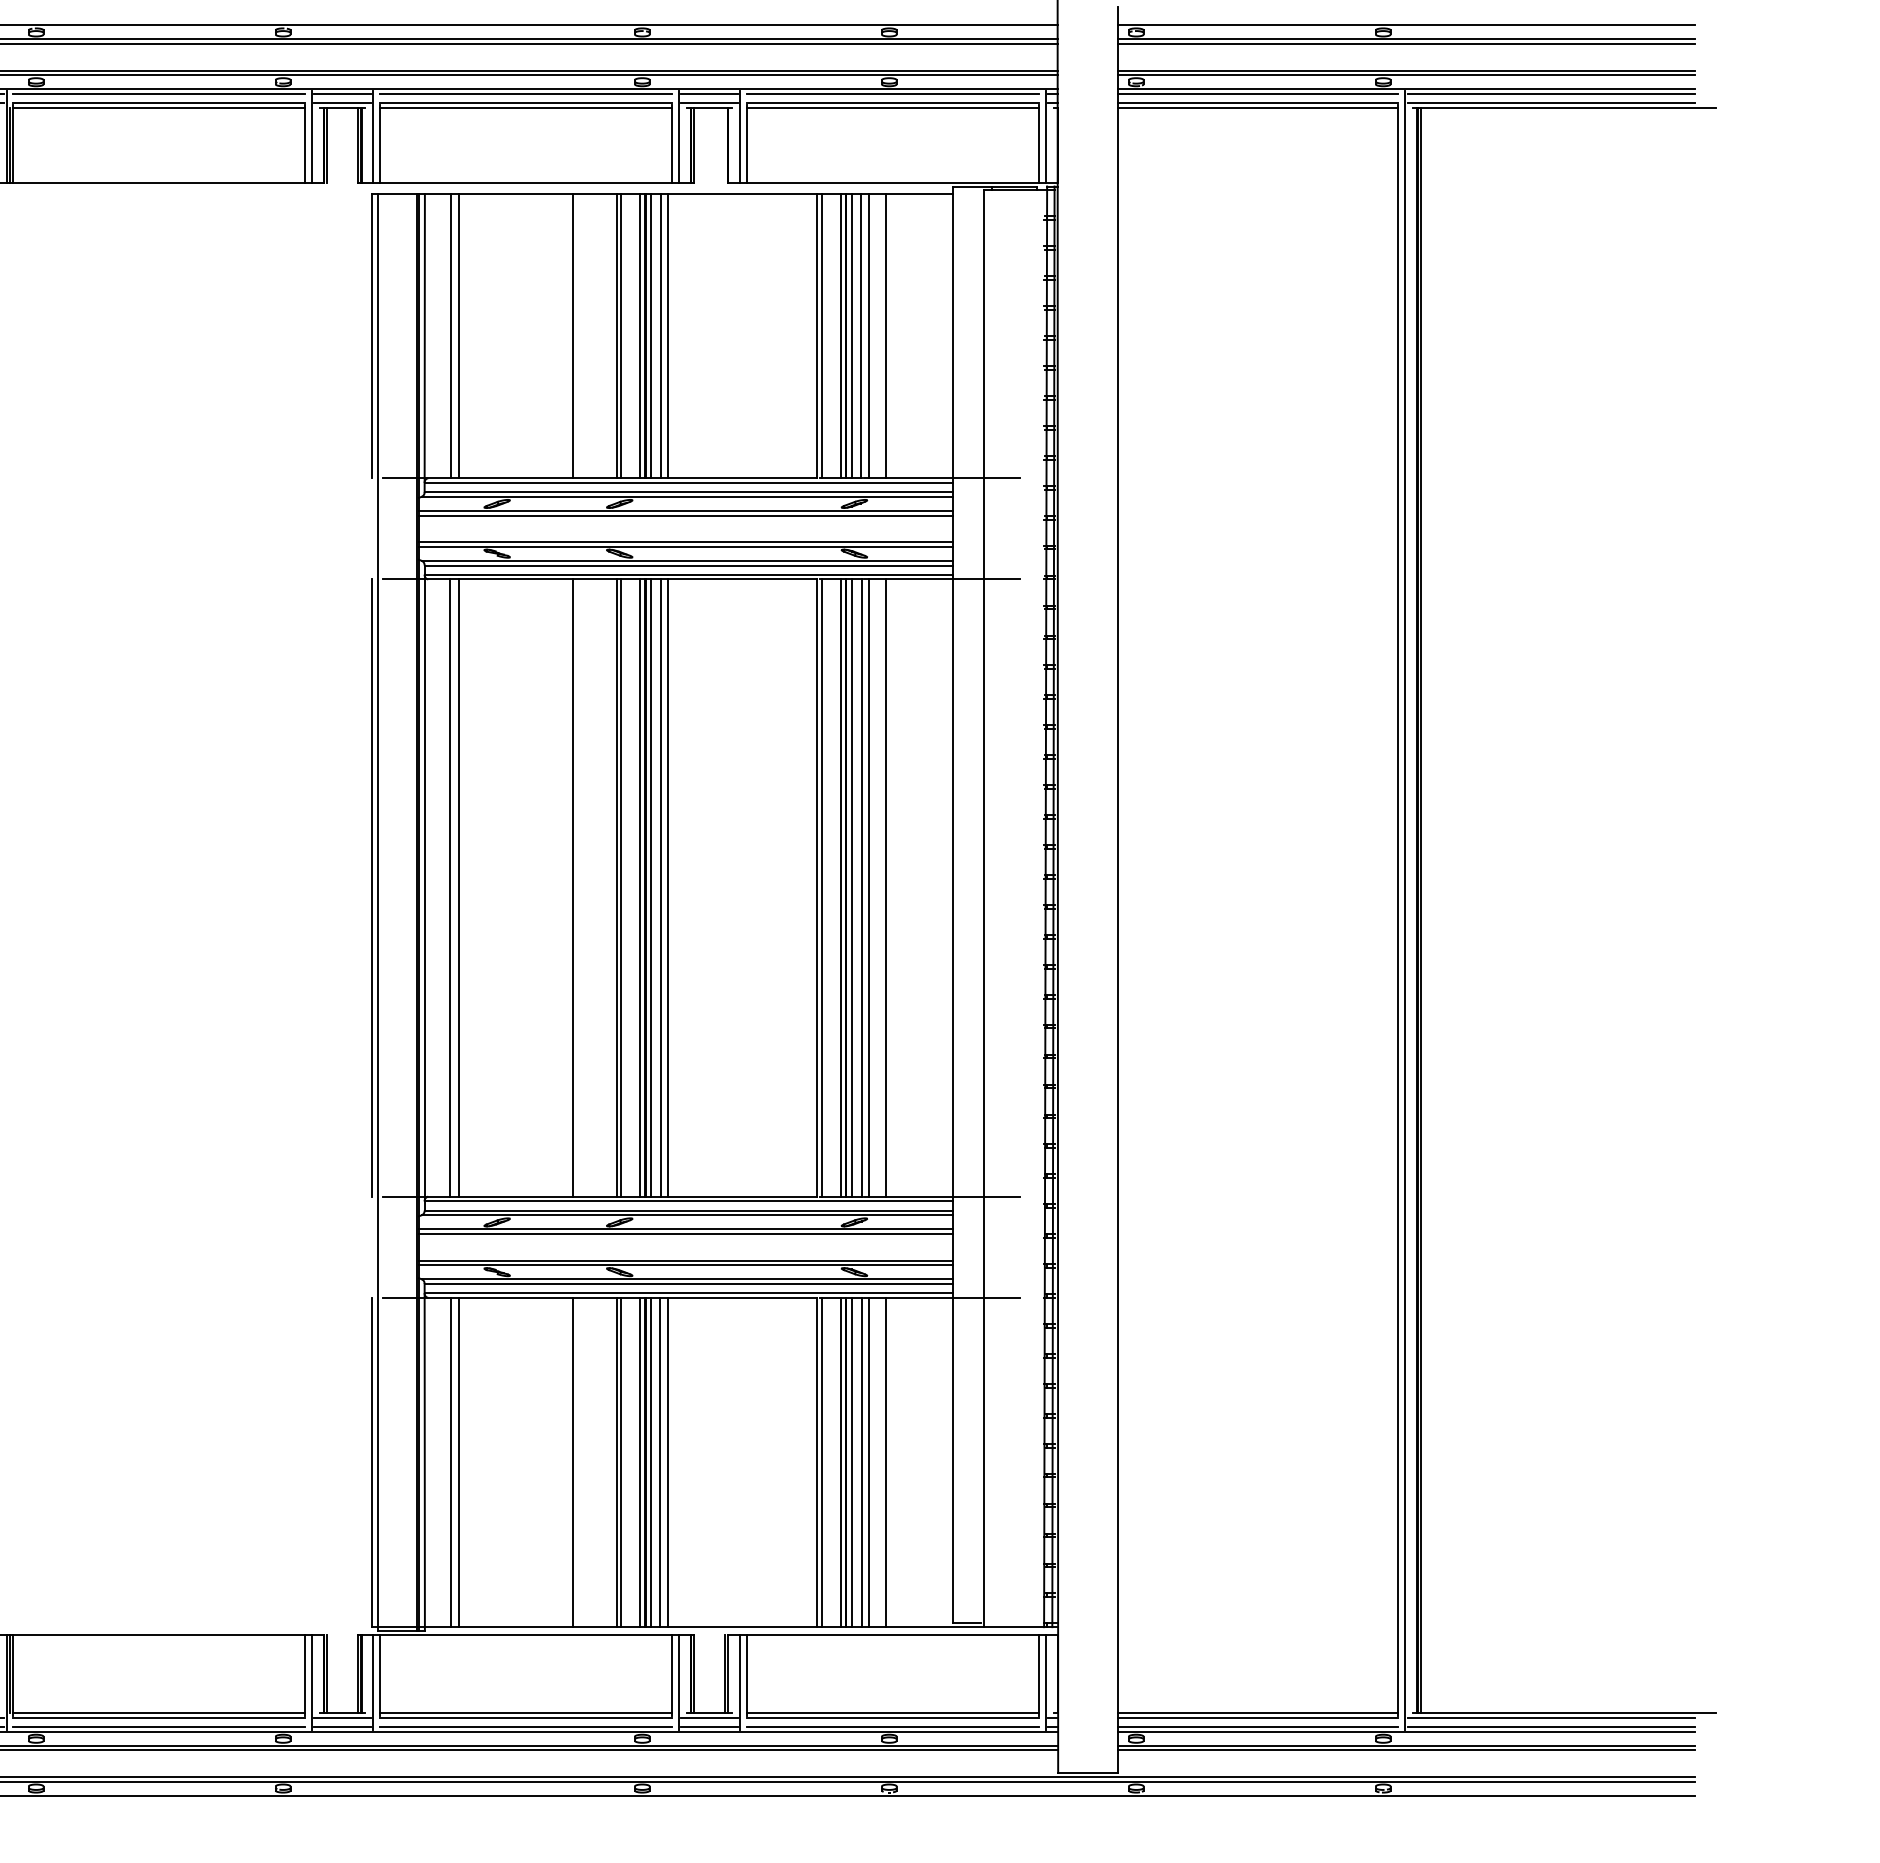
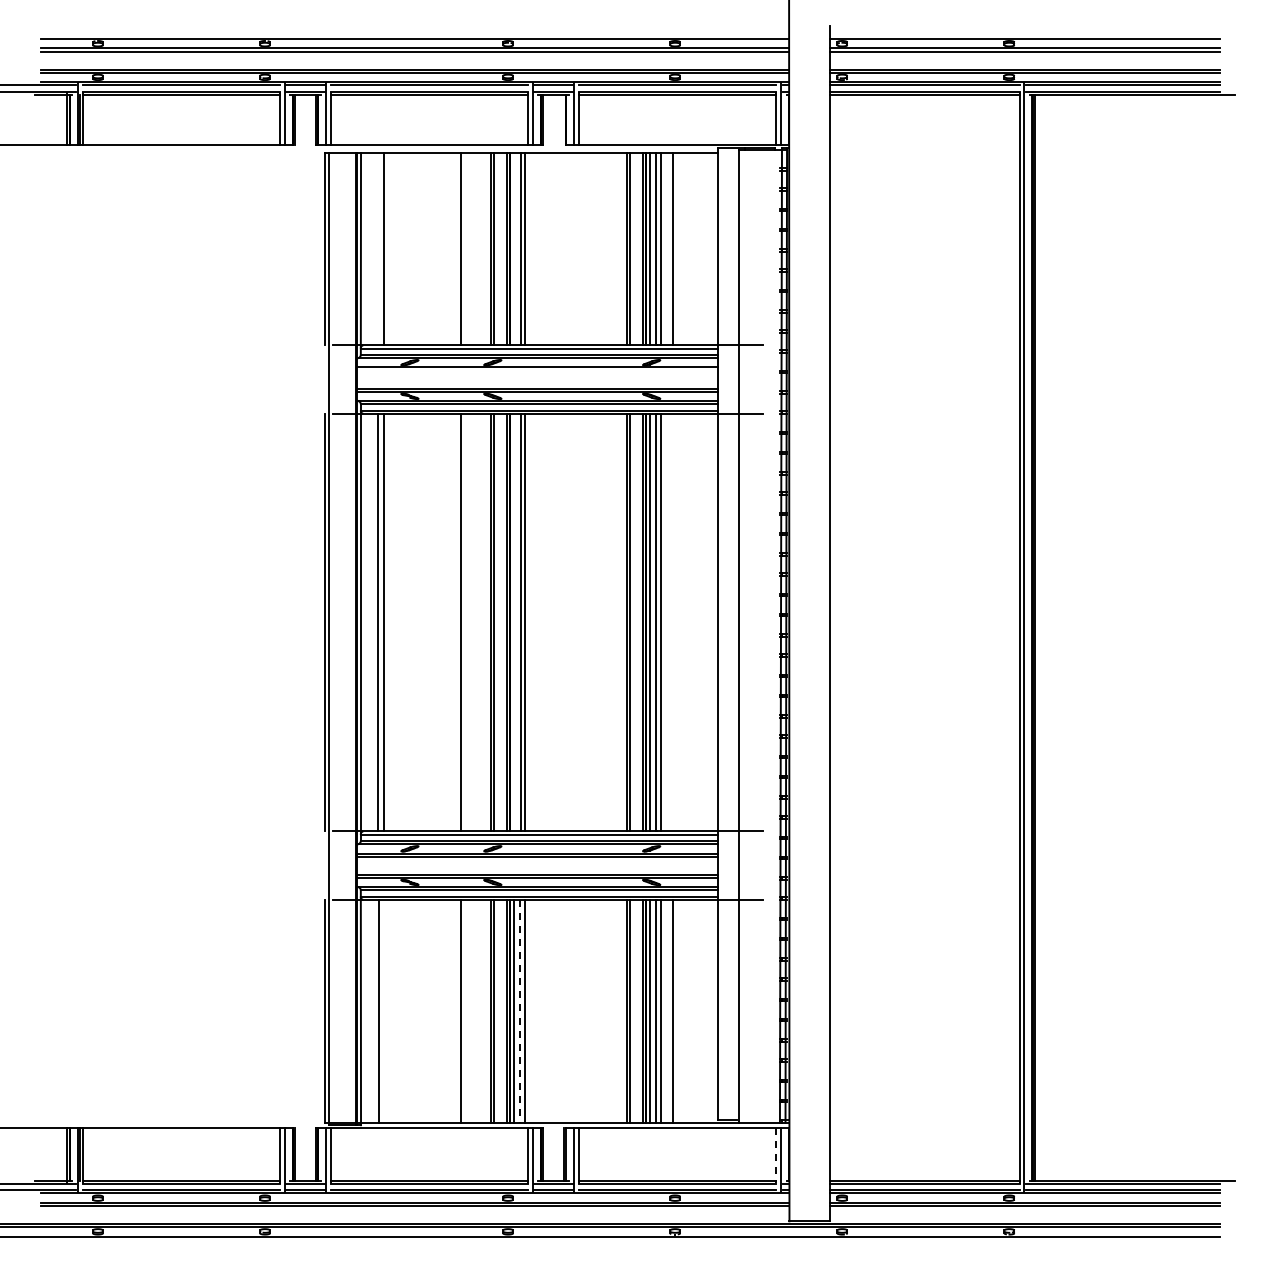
line: (450, 336) -> (378, 249), removed
line: (650, 336) -> (513, 249), removed
line: (685, 515) -> (537, 370), removed
line: (650, 887) -> (513, 622), removed
line: (885, 887) -> (672, 622), removed
line: (458, 1461) -> (383, 1010), removed
line: (659, 1462) -> (519, 1011), solid -> dashed
line: (1038, 1675) -> (776, 1155), solid -> dashed

